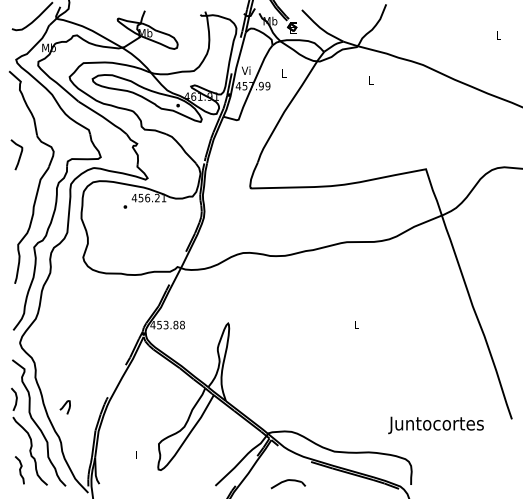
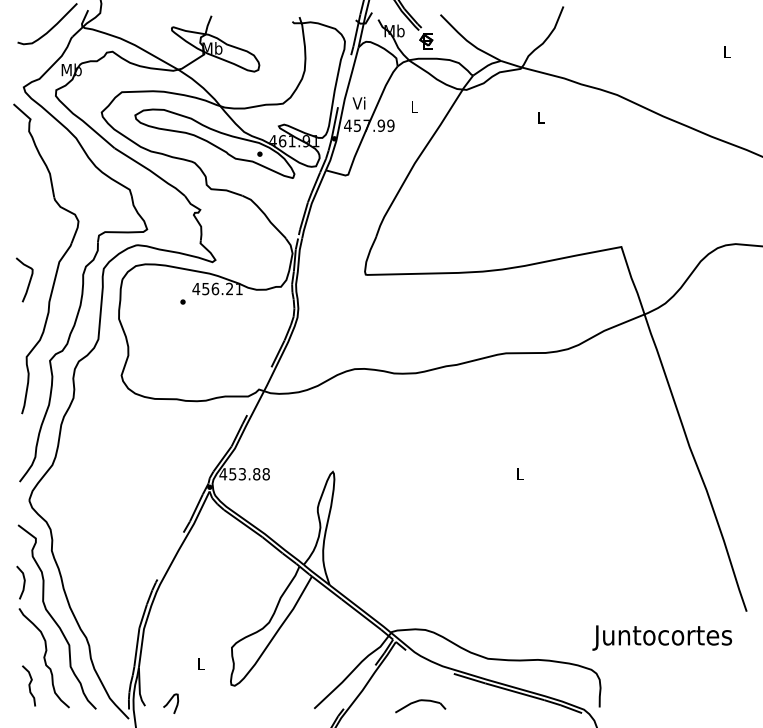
curve: (19, 155) -> (28, 280), moved
curve: (64, 406) -> (170, 702), moved
text: (435, 425) -> (661, 638), moved

